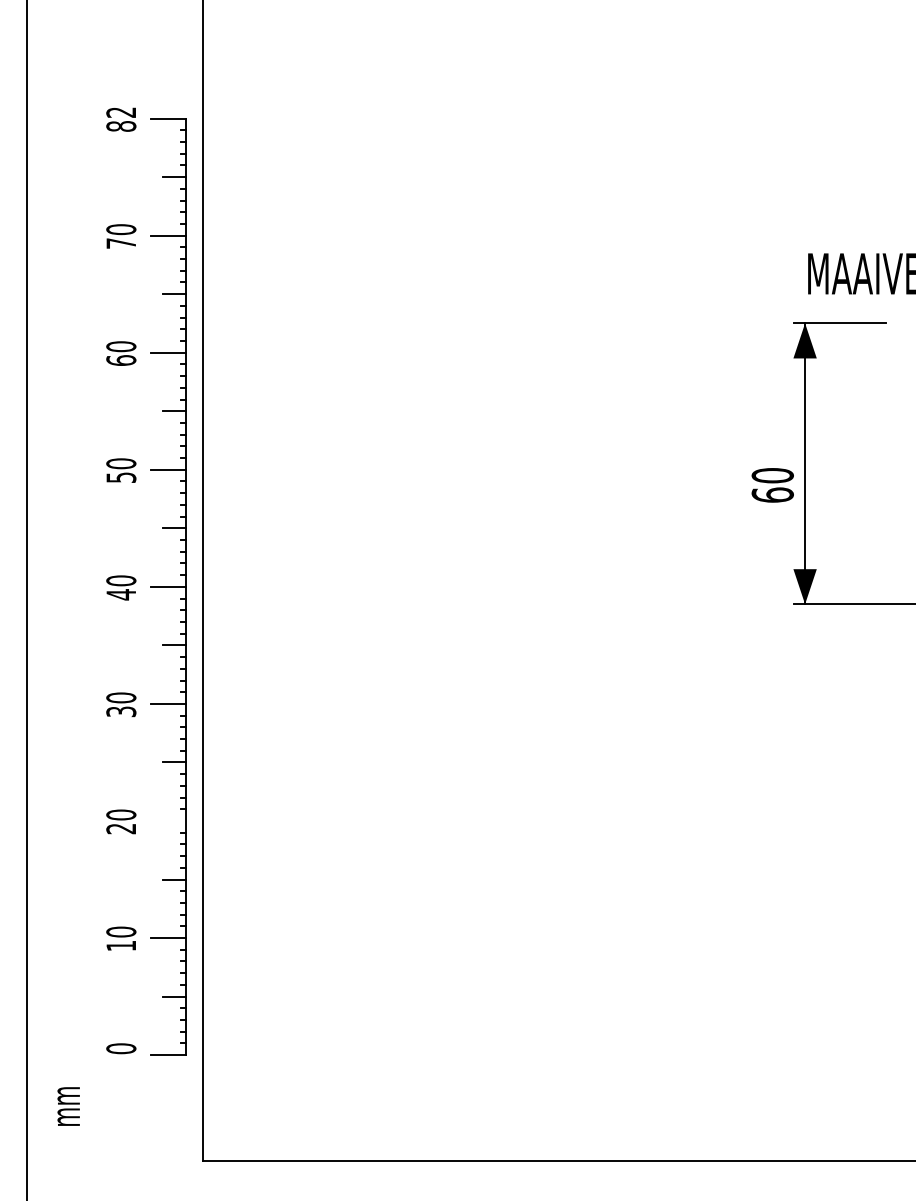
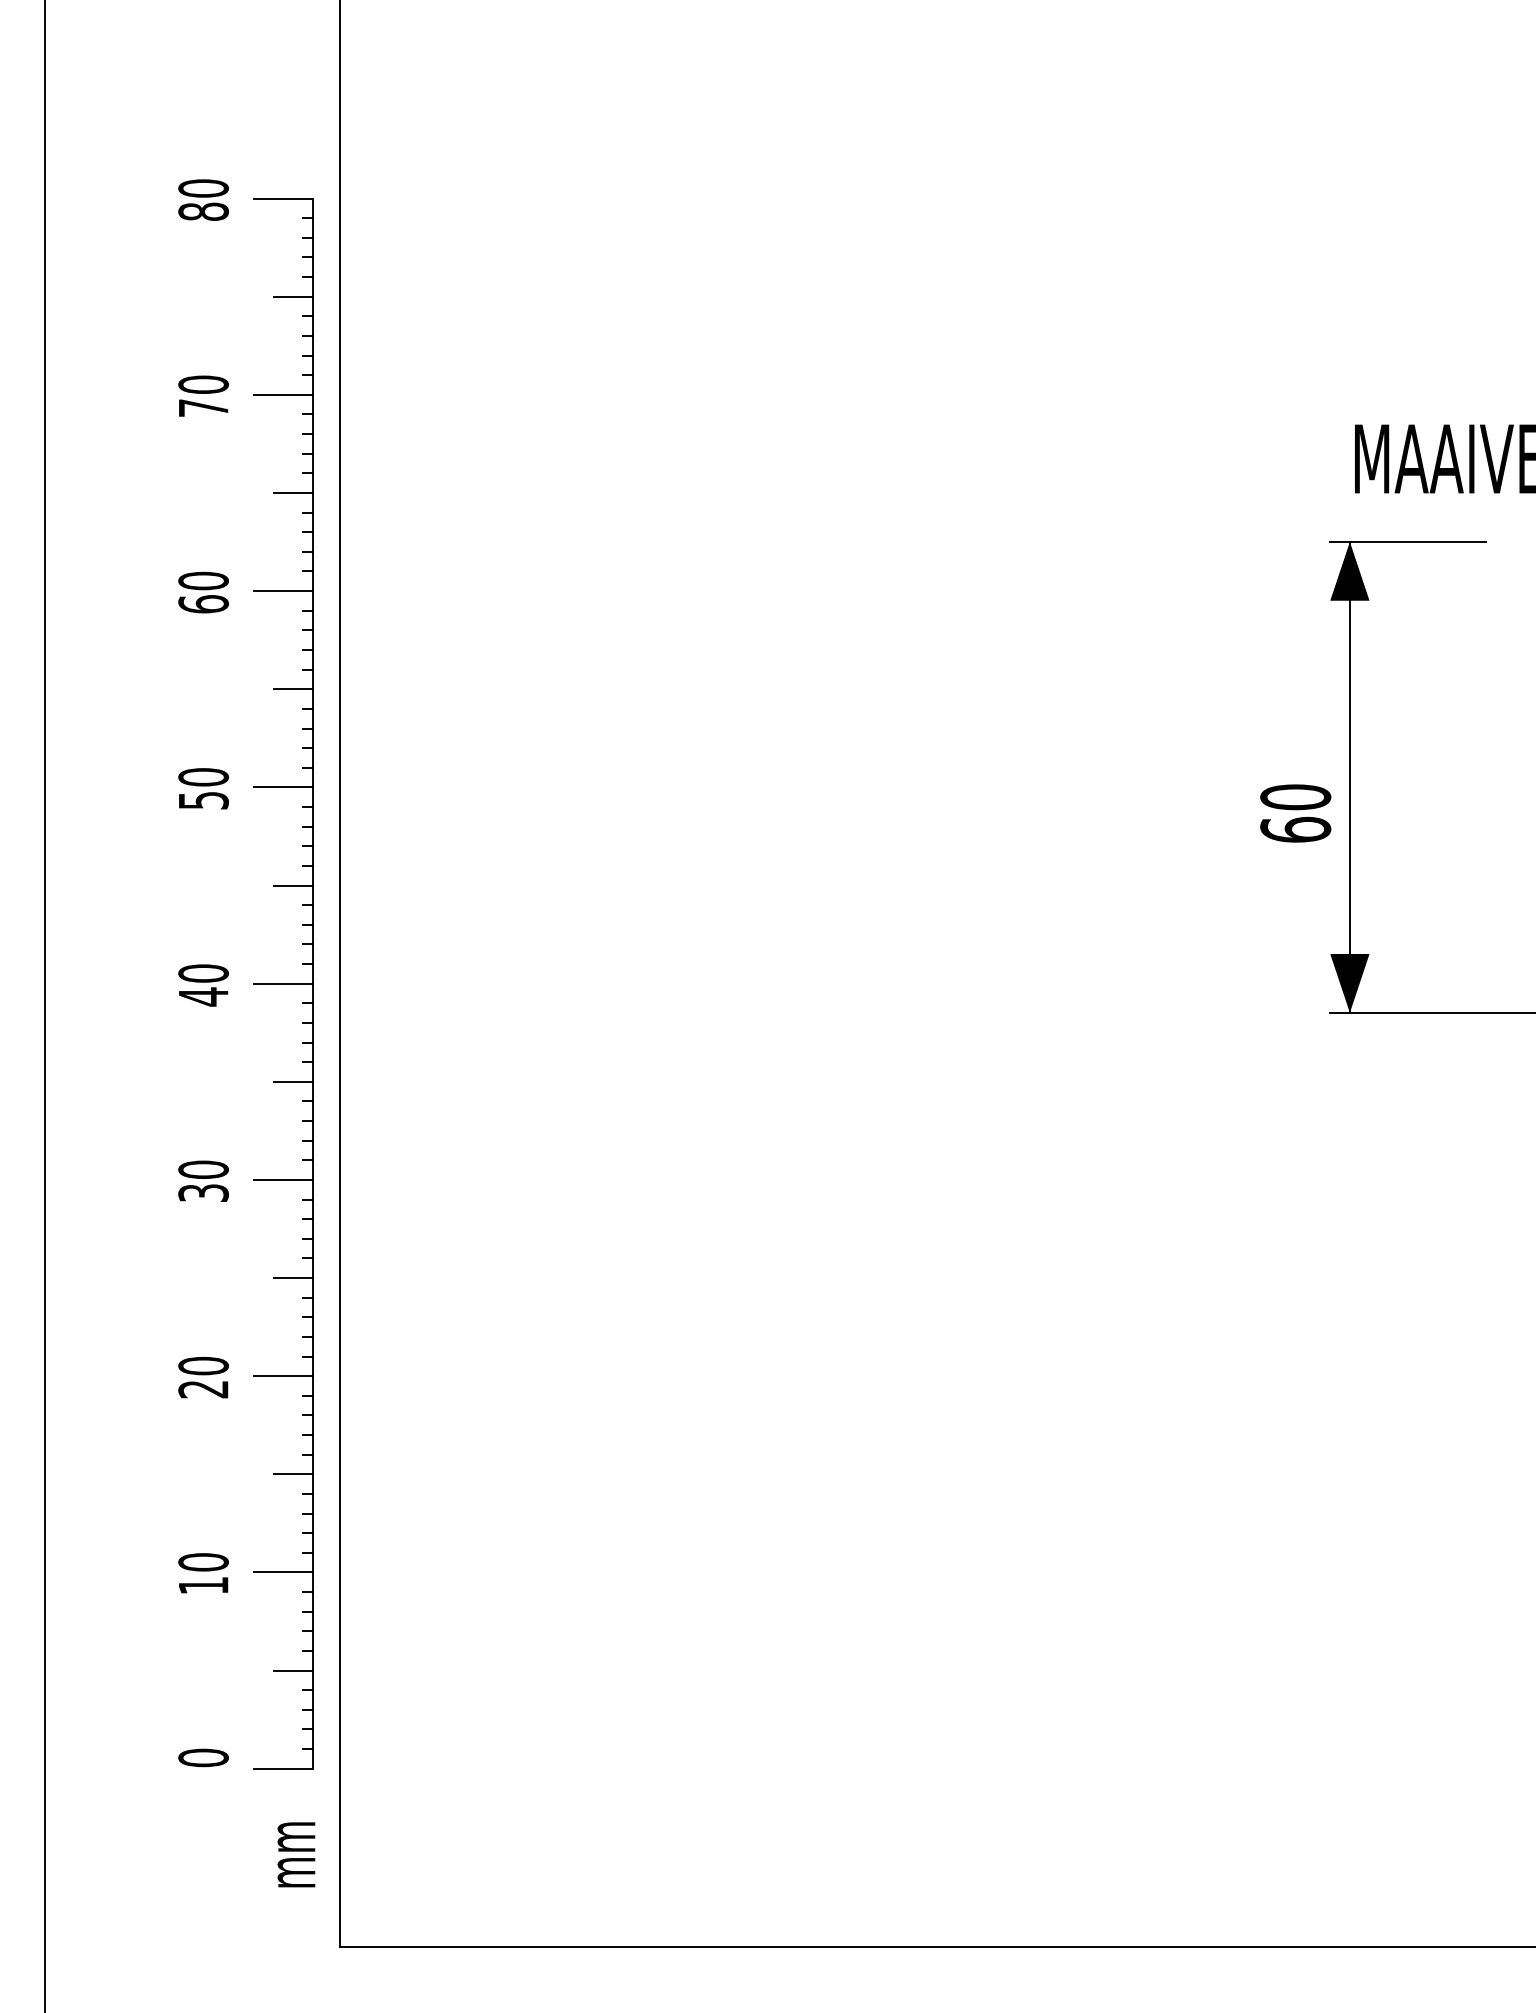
text: (121, 112) -> (203, 188), 82 -> 80
line: (168, 821) -> (282, 1376), added
text: (68, 1106) -> (296, 1854), moved

